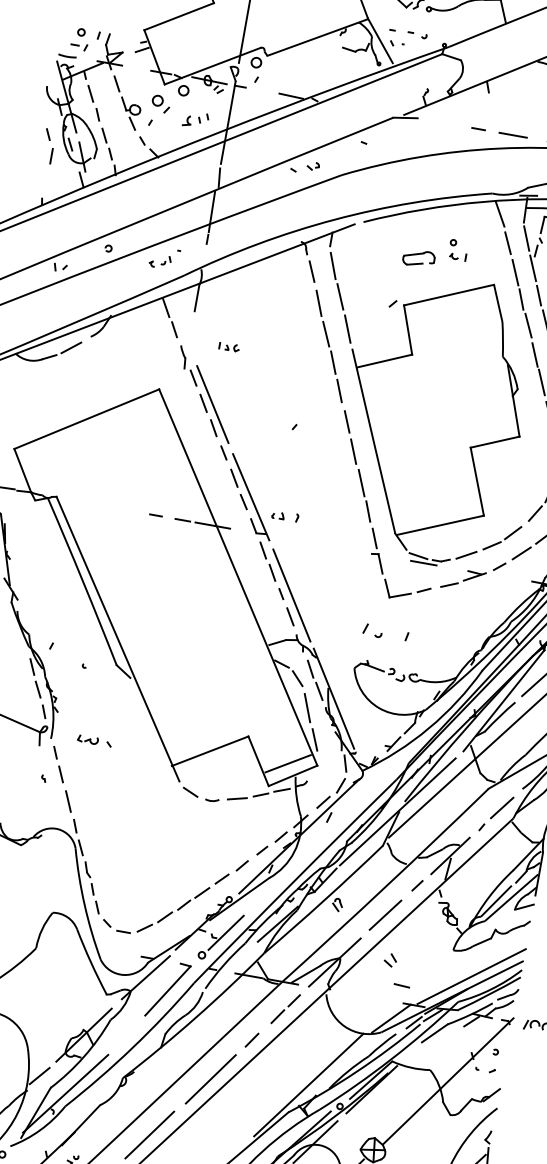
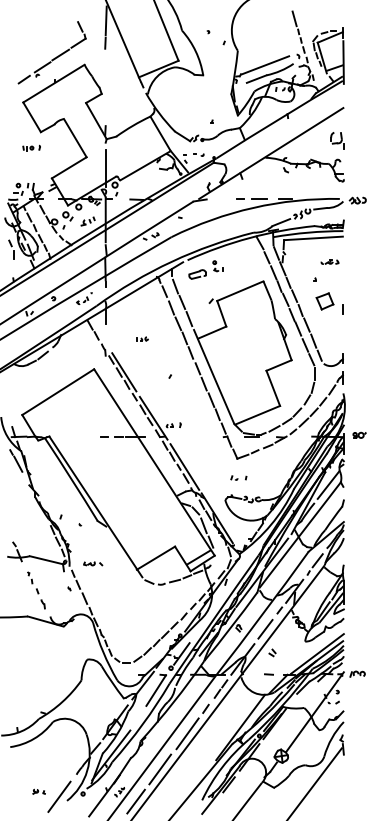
part: (434, 252) -> (205, 269), moved
part: (229, 346) -> (142, 338), moved
part: (385, 631) -> (238, 477), size x0.62
line: (401, 985) -> (268, 674), moved

